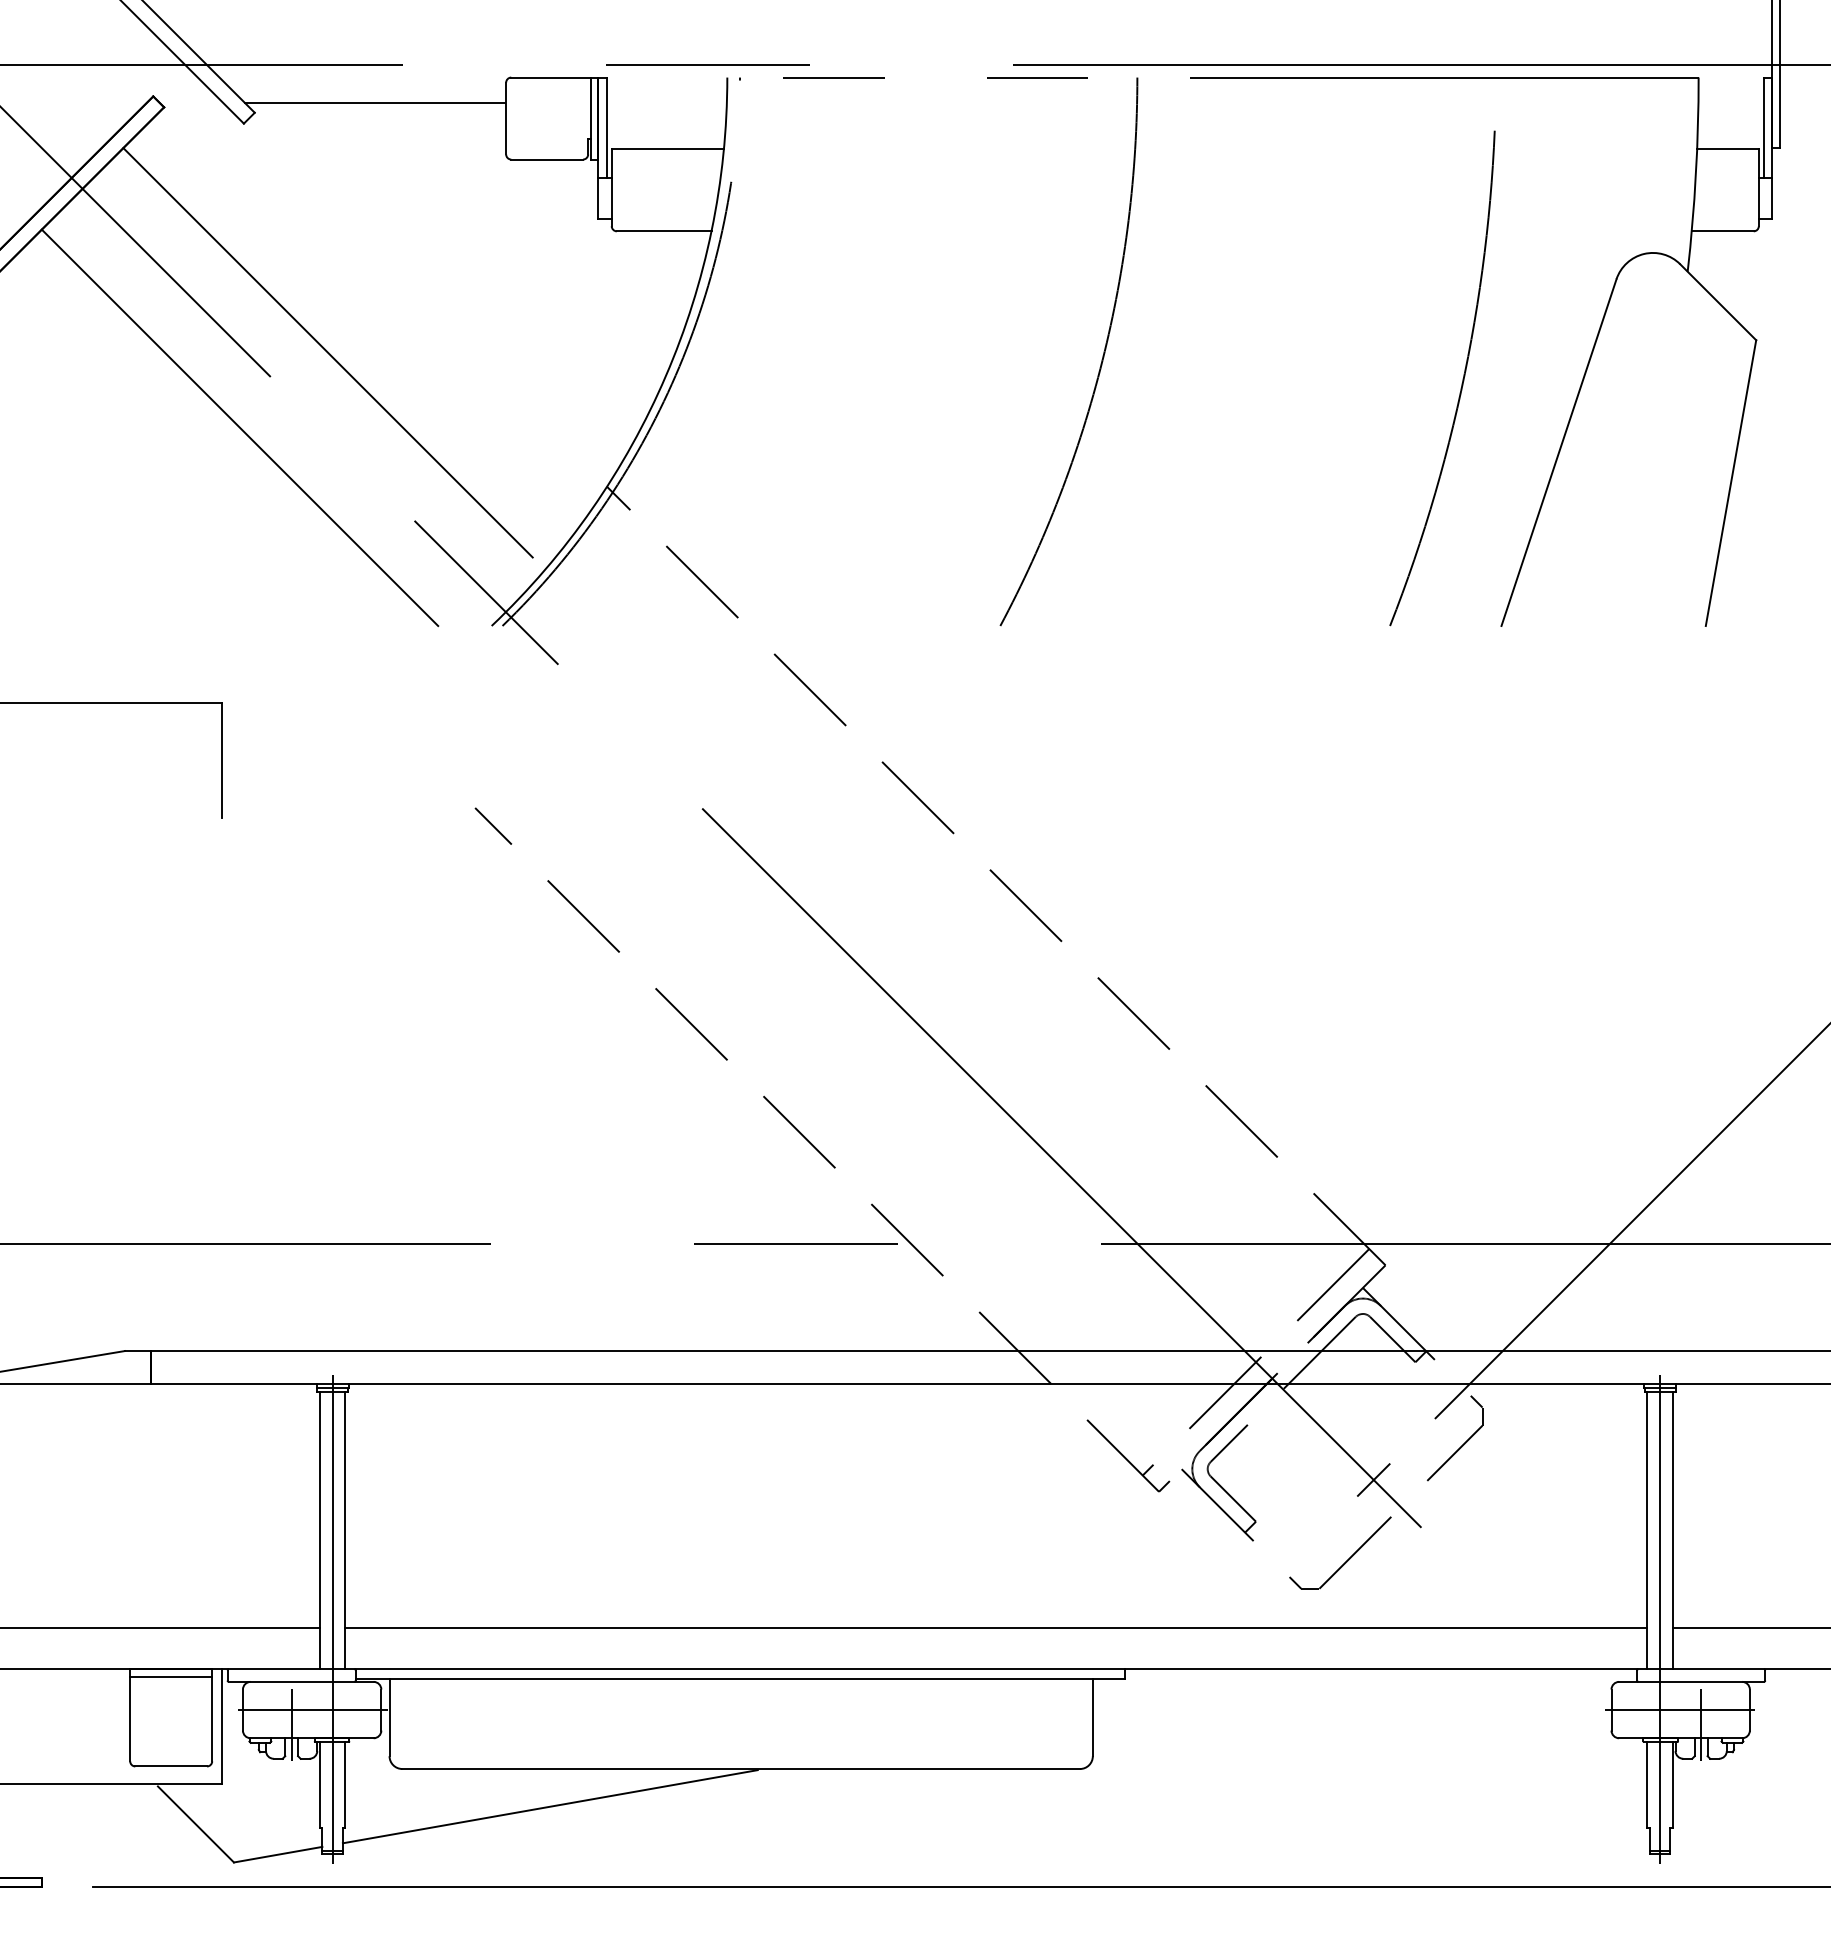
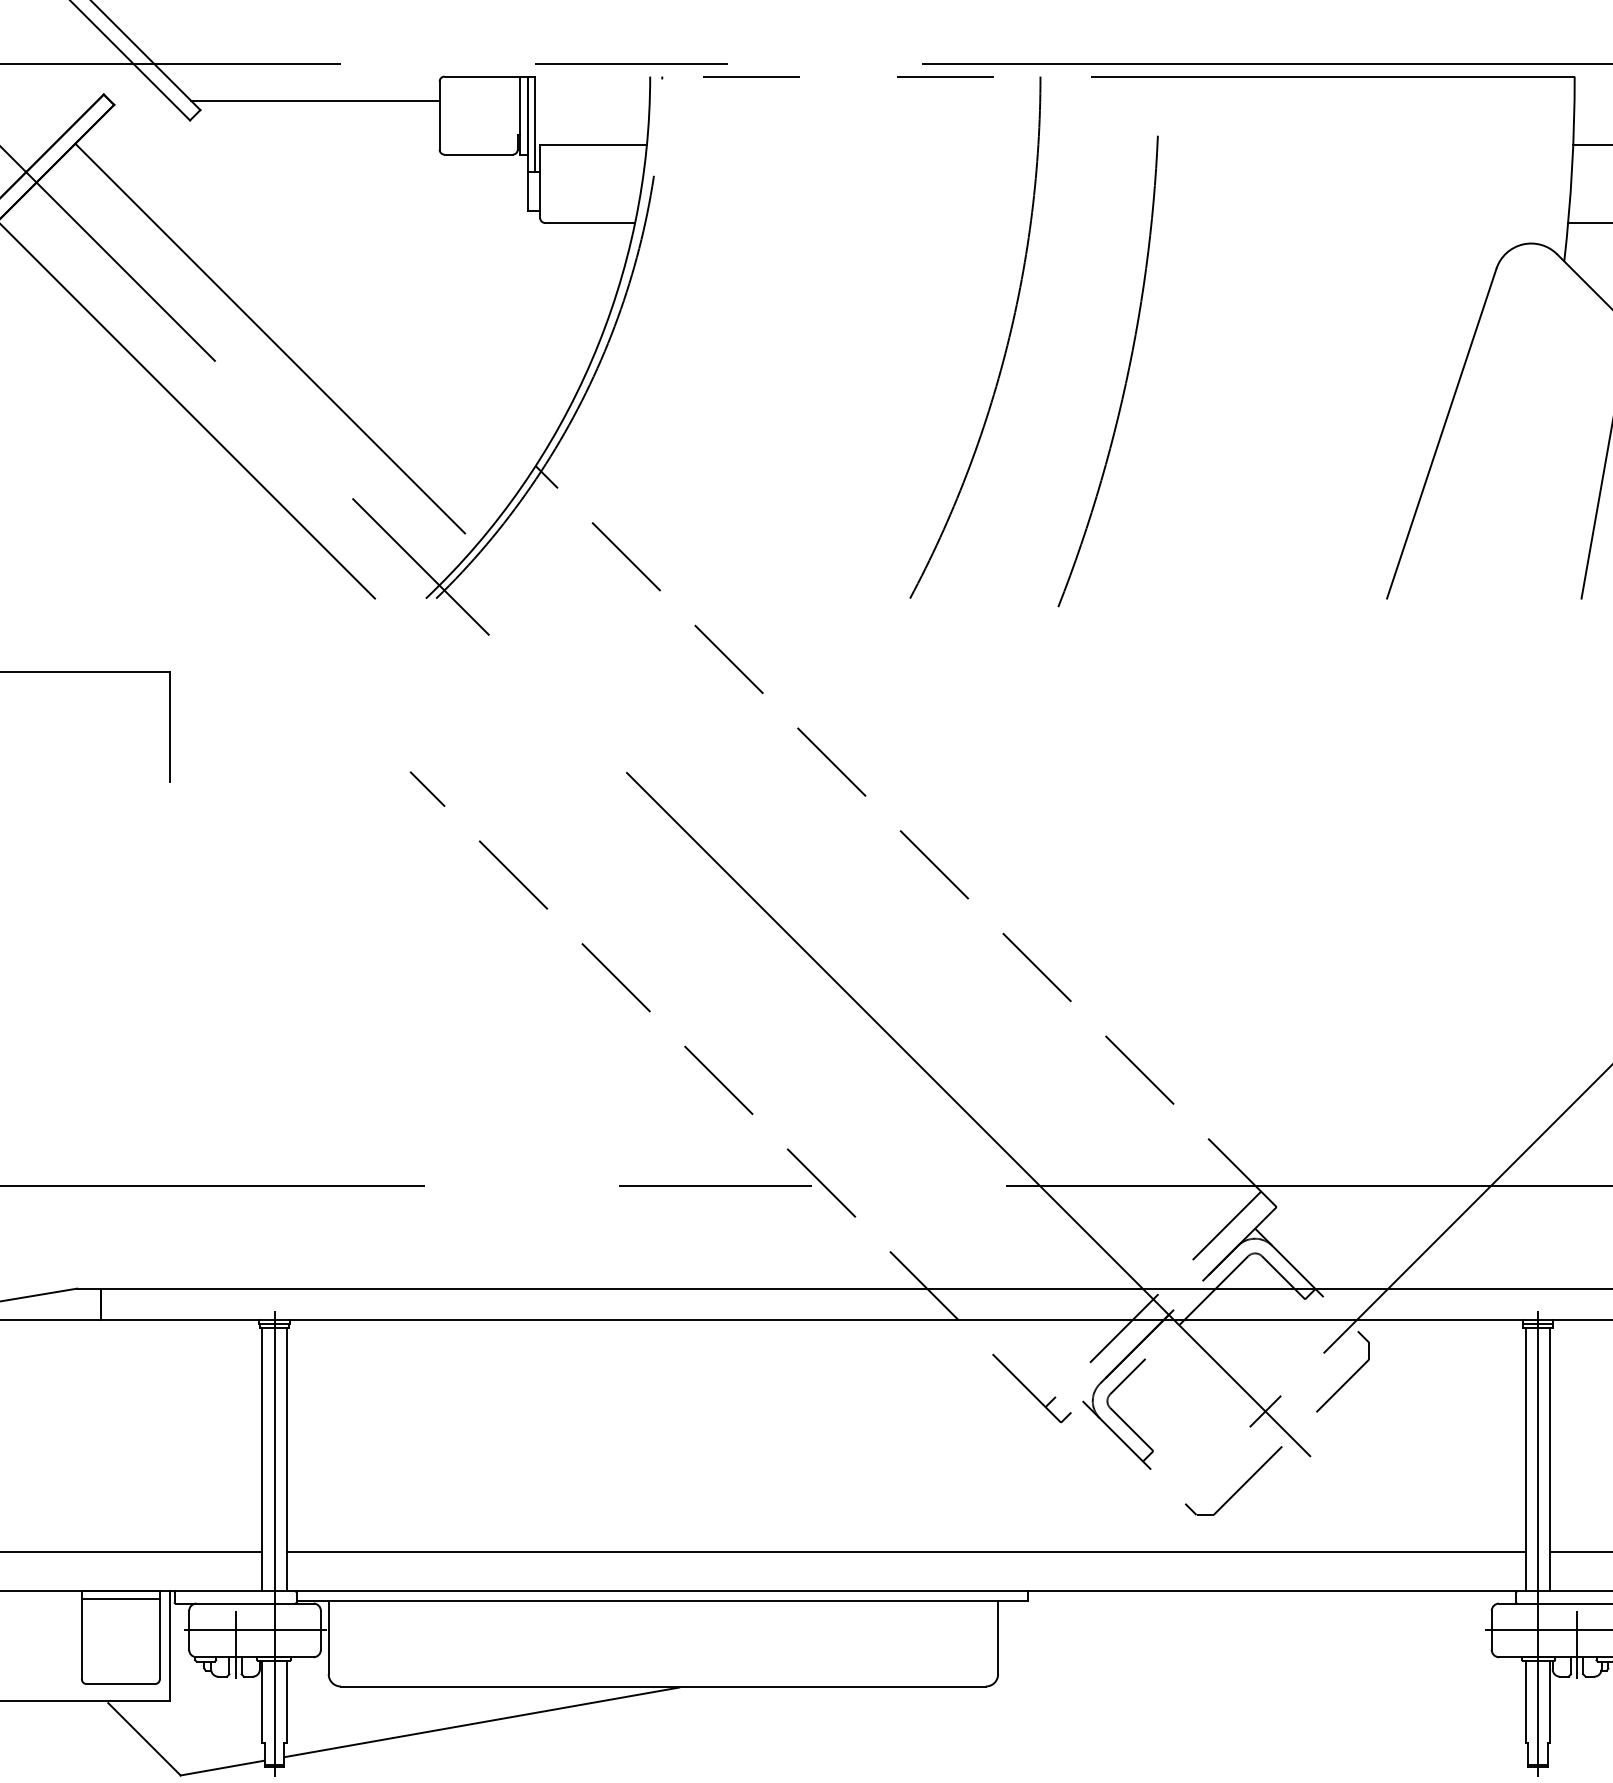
part: (1461, 383) -> (1126, 376), moved

